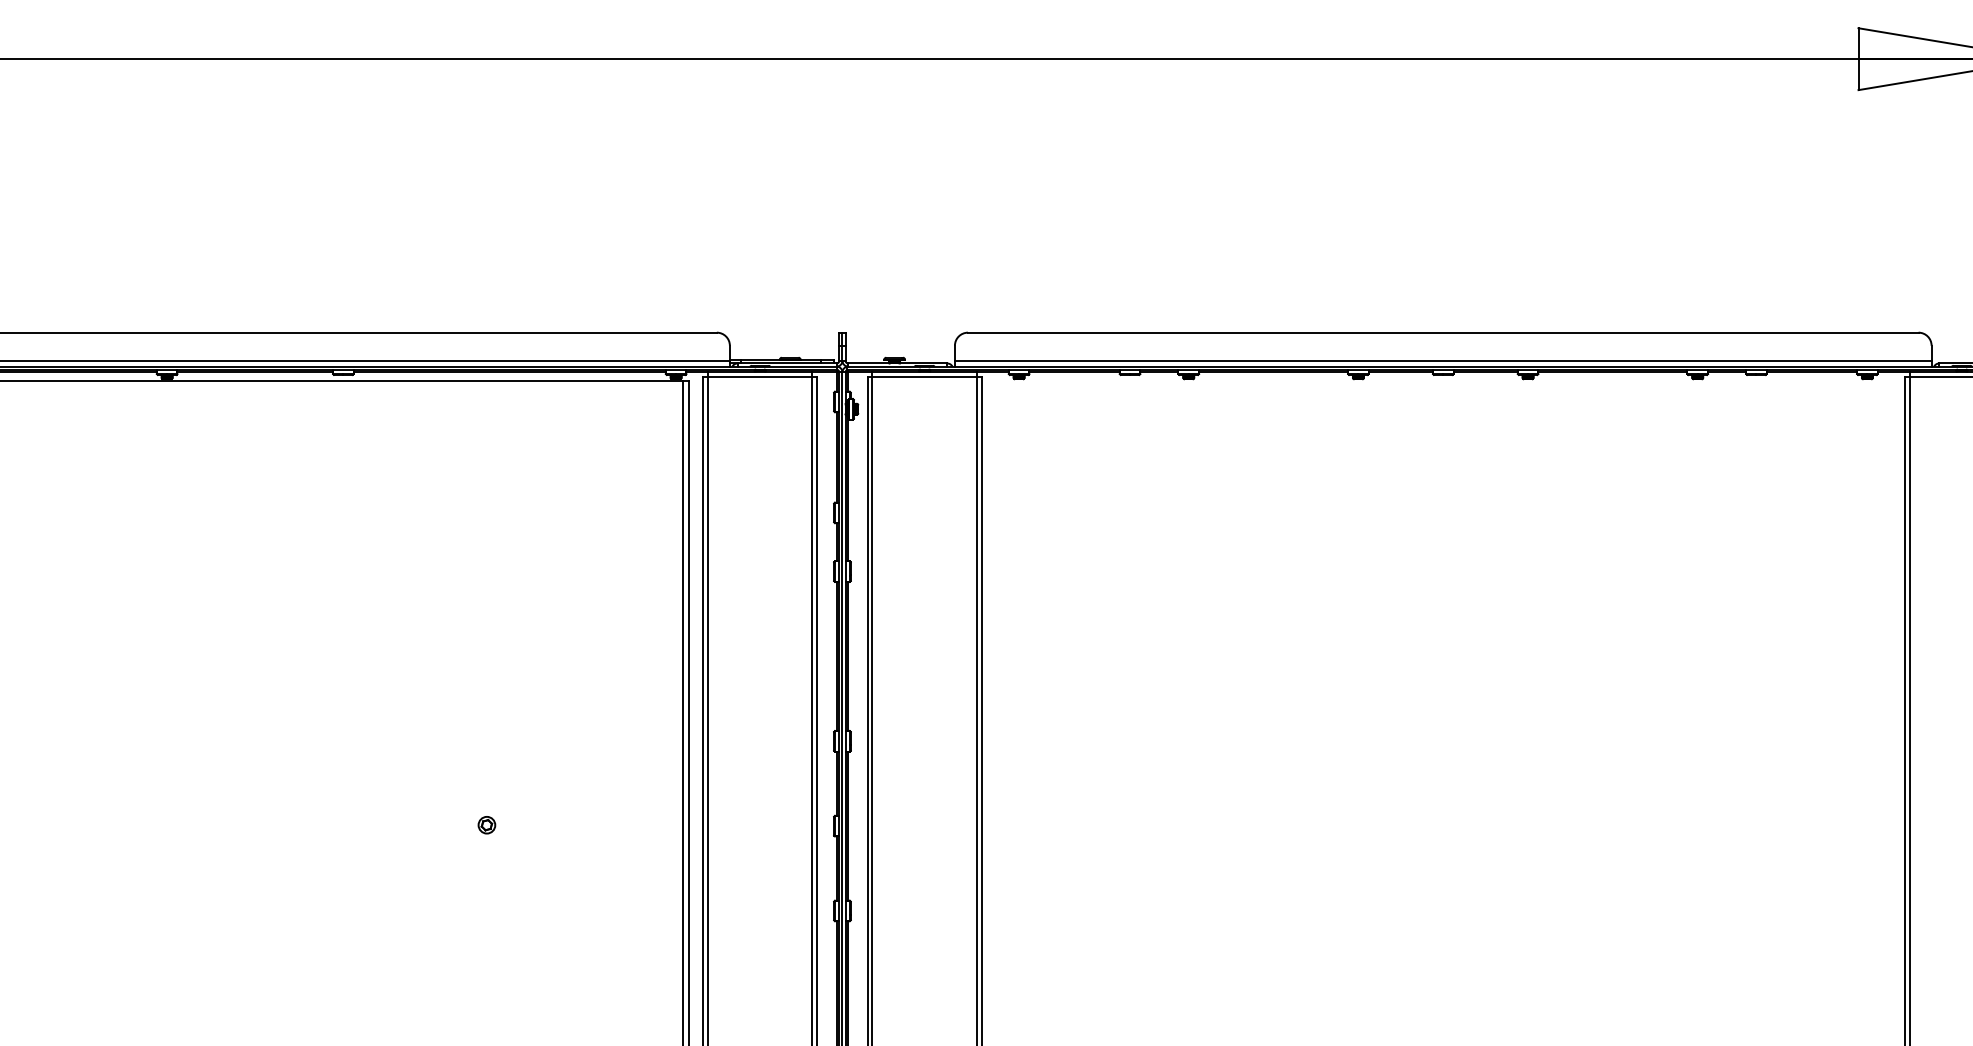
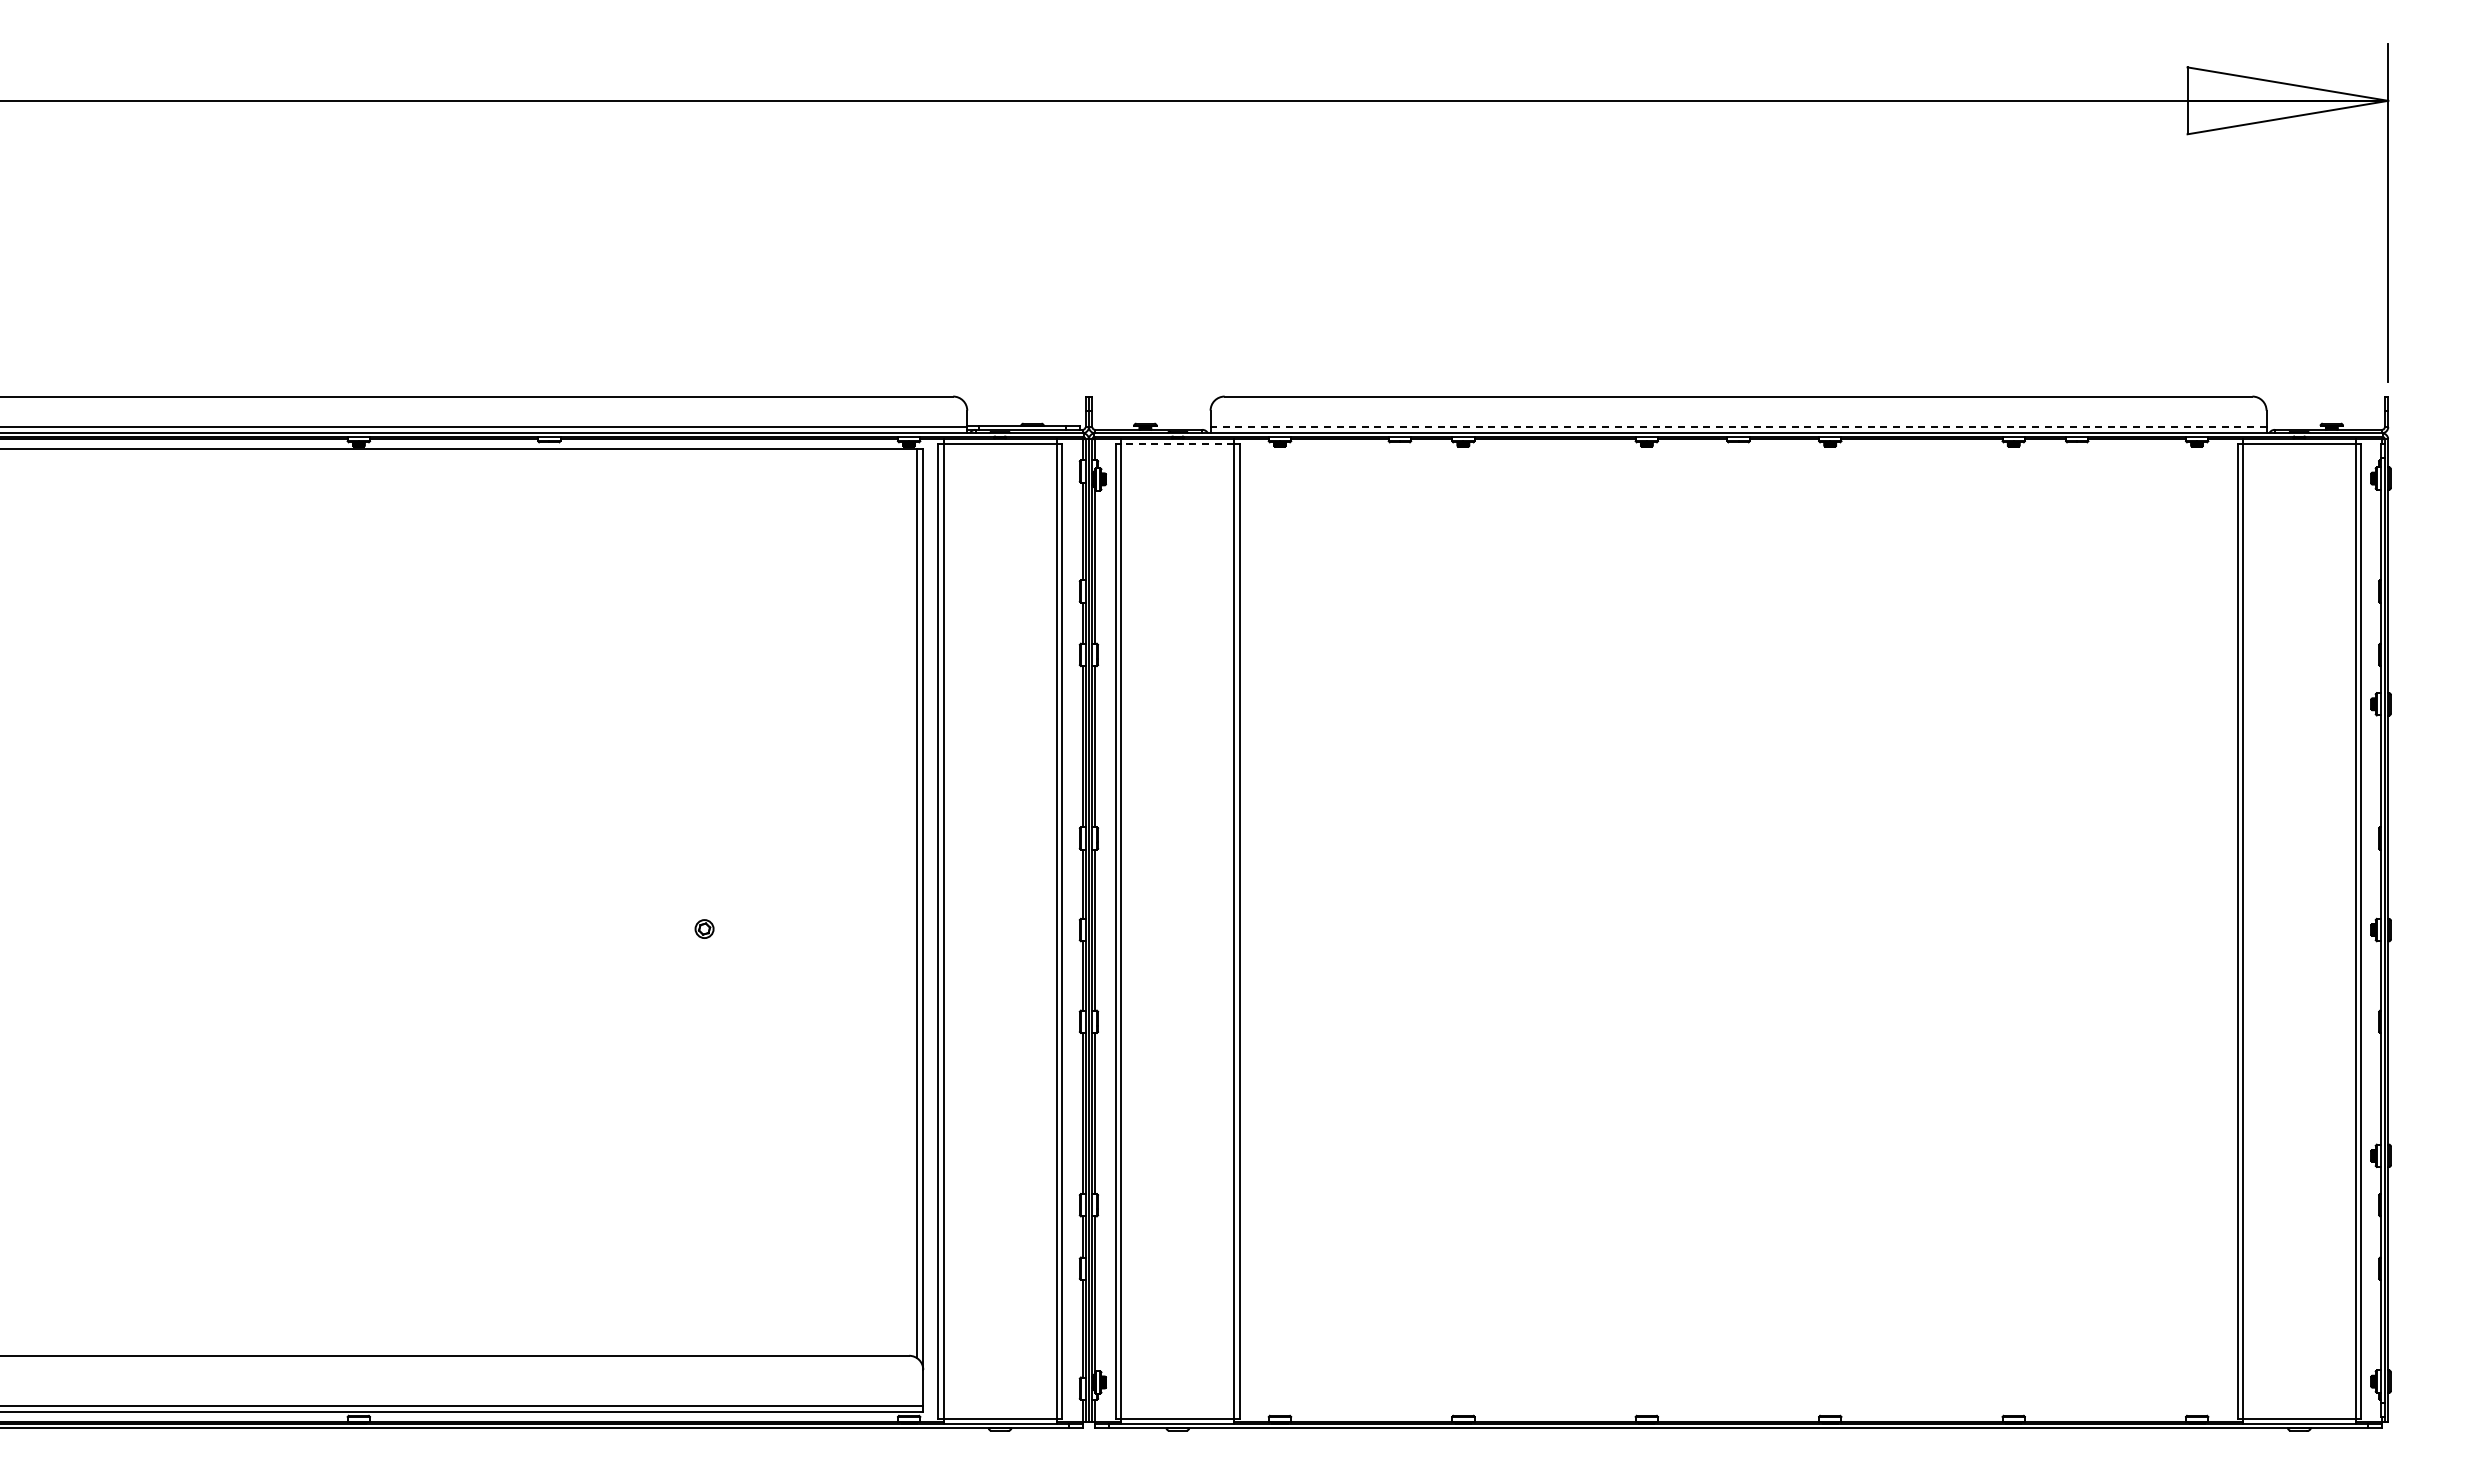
line: (1443, 361) -> (1738, 427), solid -> dashed
line: (924, 376) -> (1177, 443), solid -> dashed

